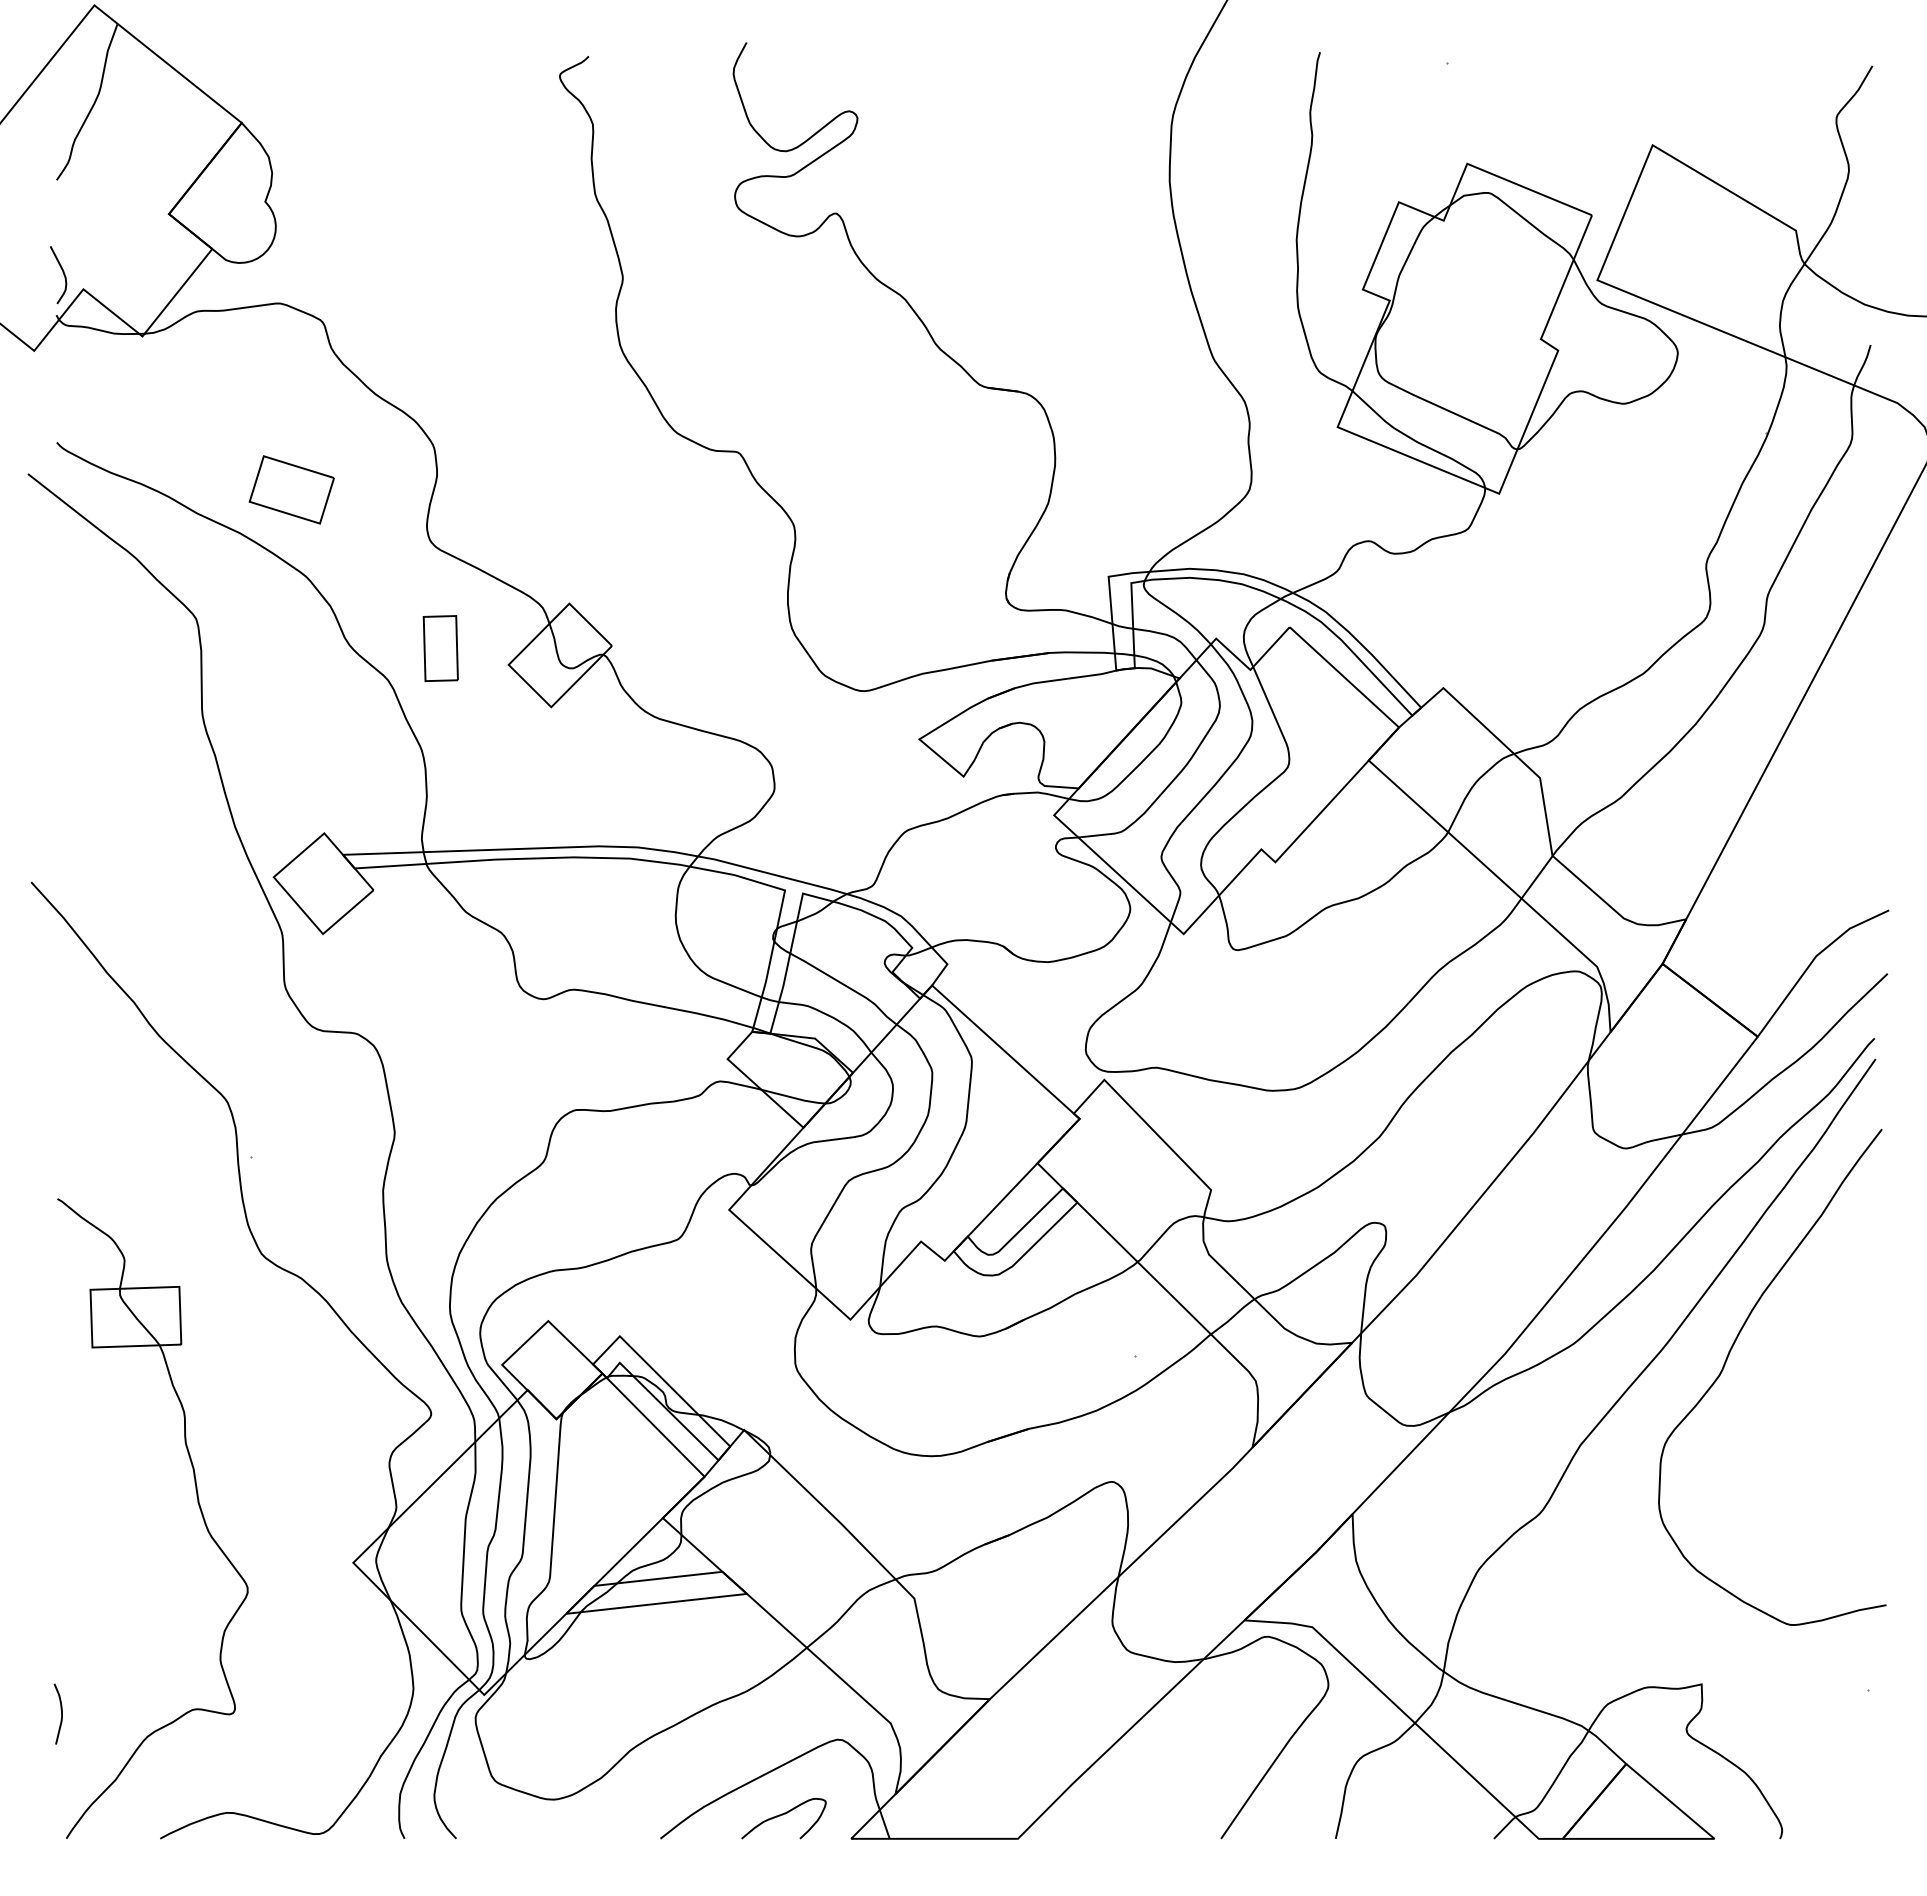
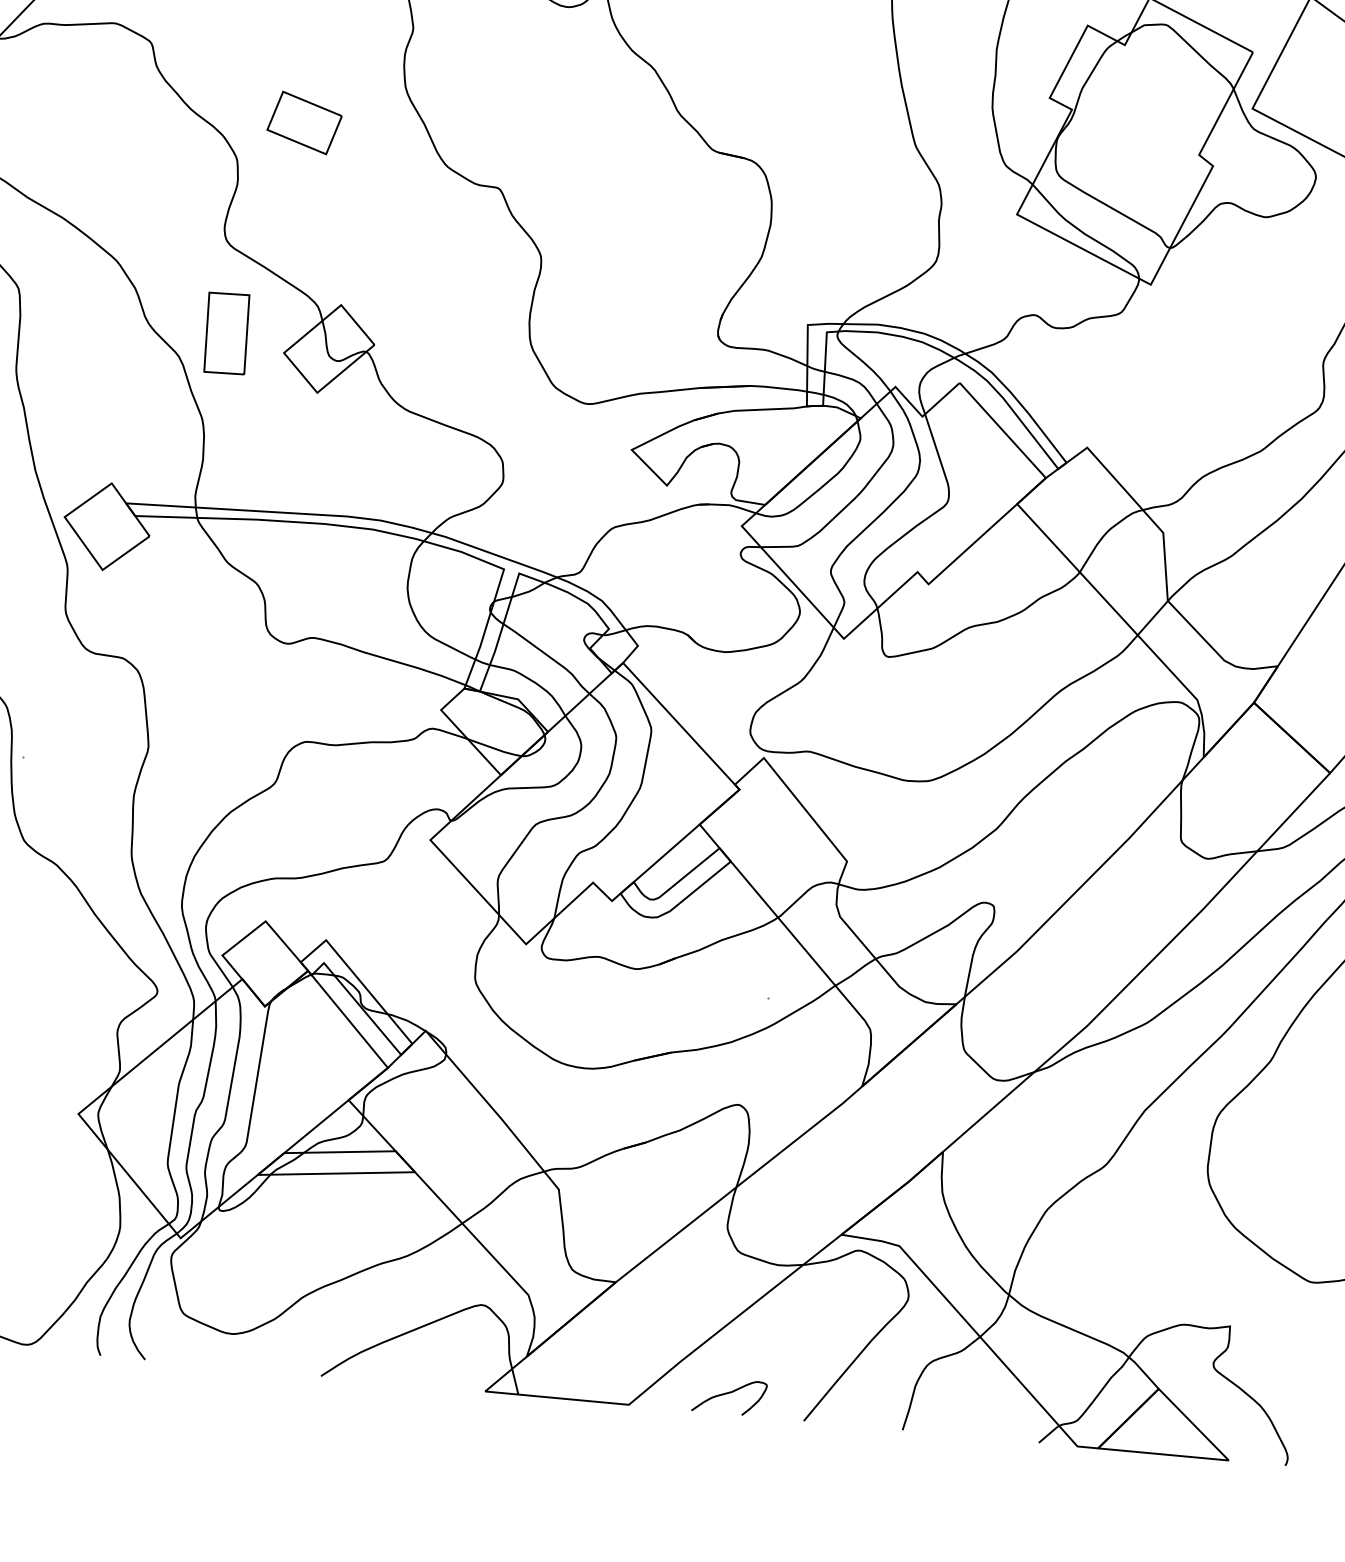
part: (291, 489) -> (304, 122), moved
part: (440, 648) -> (226, 333), size x1.43
curve: (782, 1815) -> (728, 1393), moved

